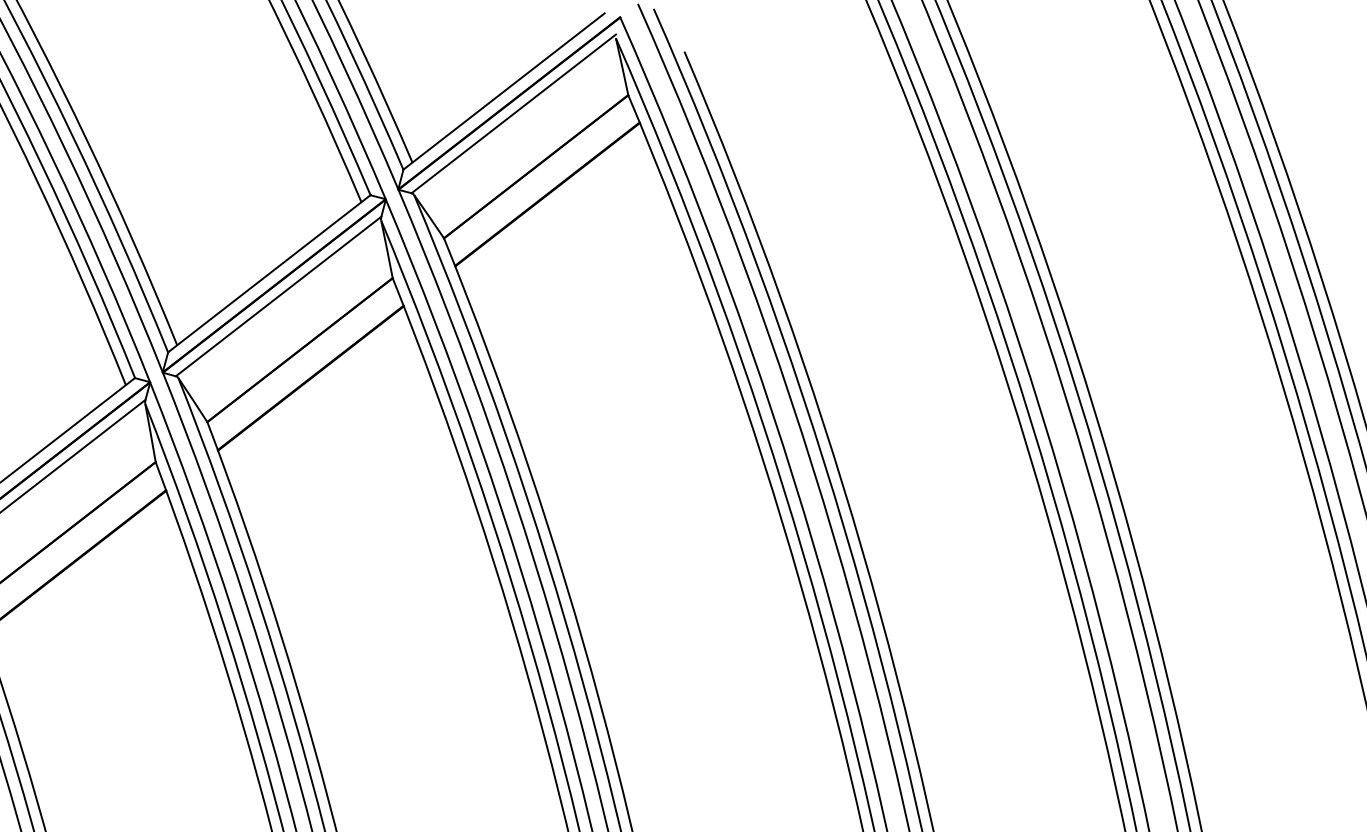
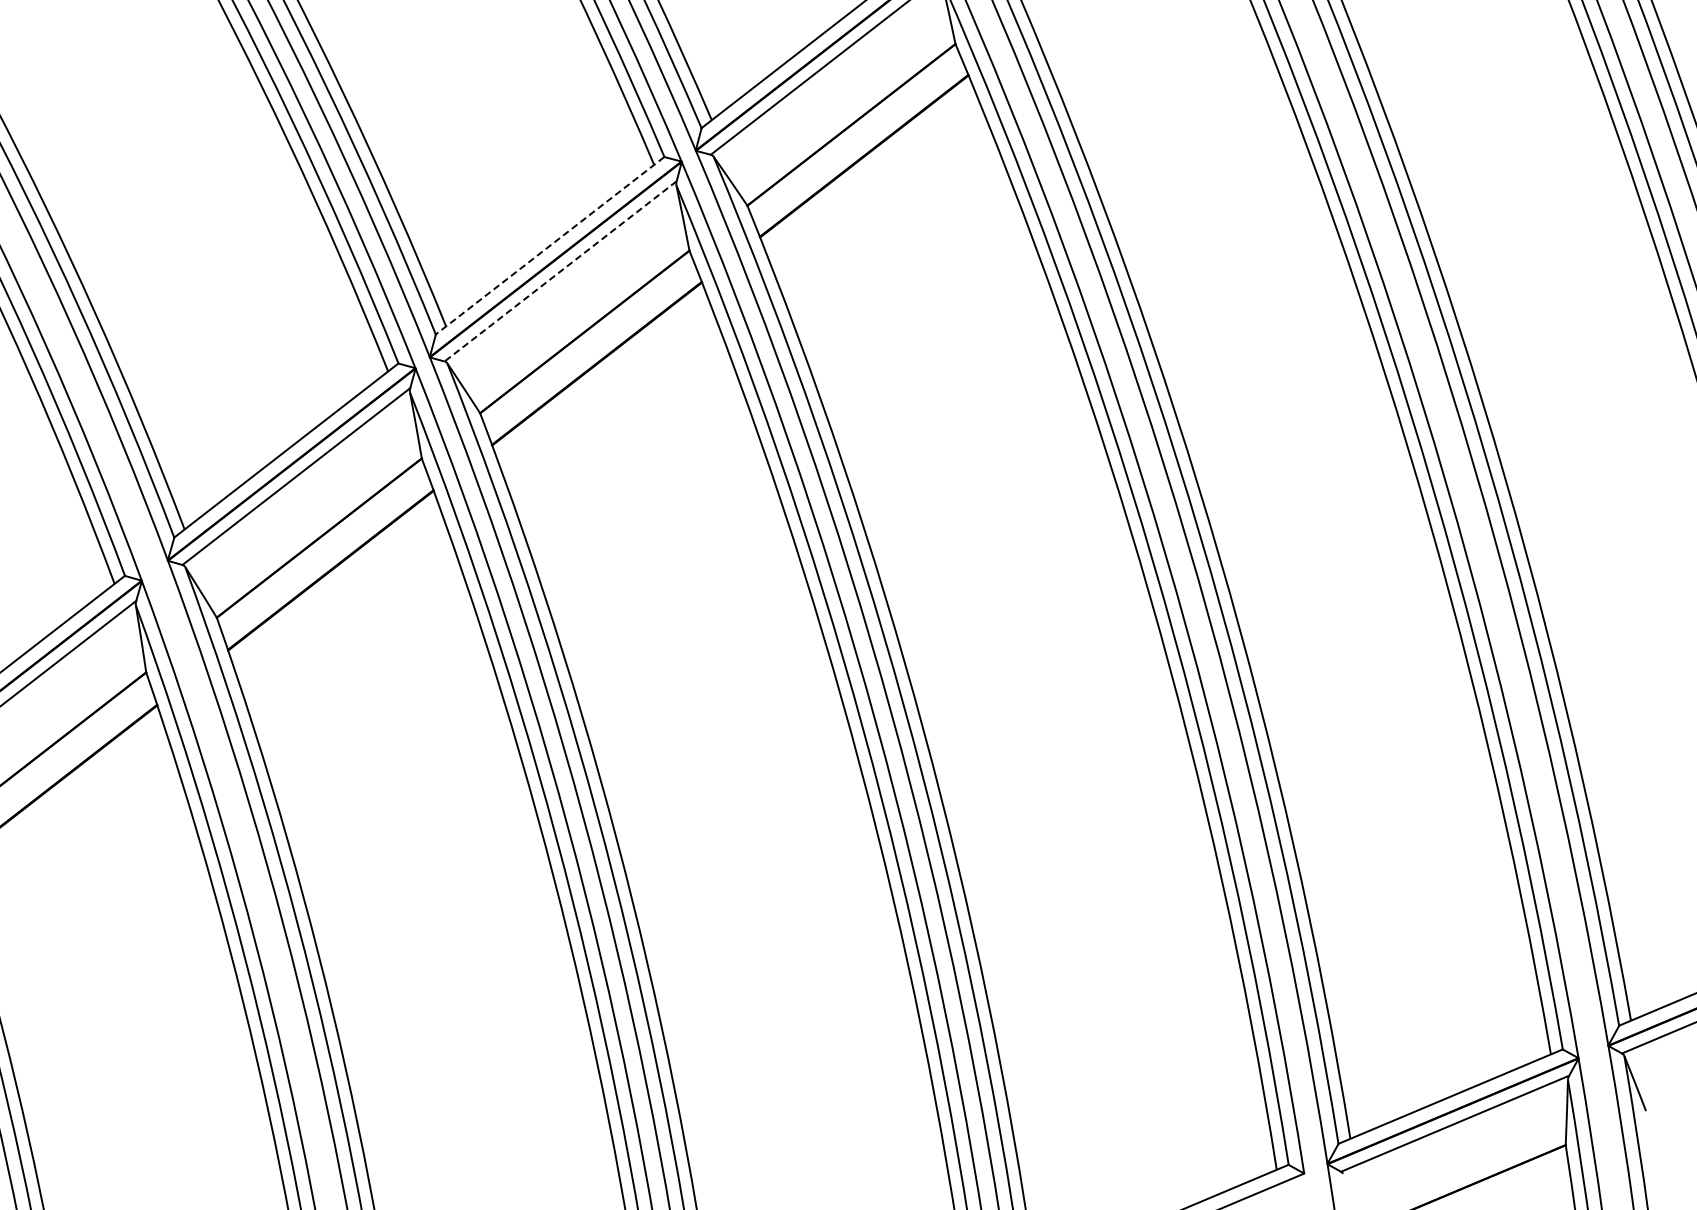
line: (269, 273) -> (550, 245), solid -> dashed
line: (278, 296) -> (560, 271), solid -> dashed

